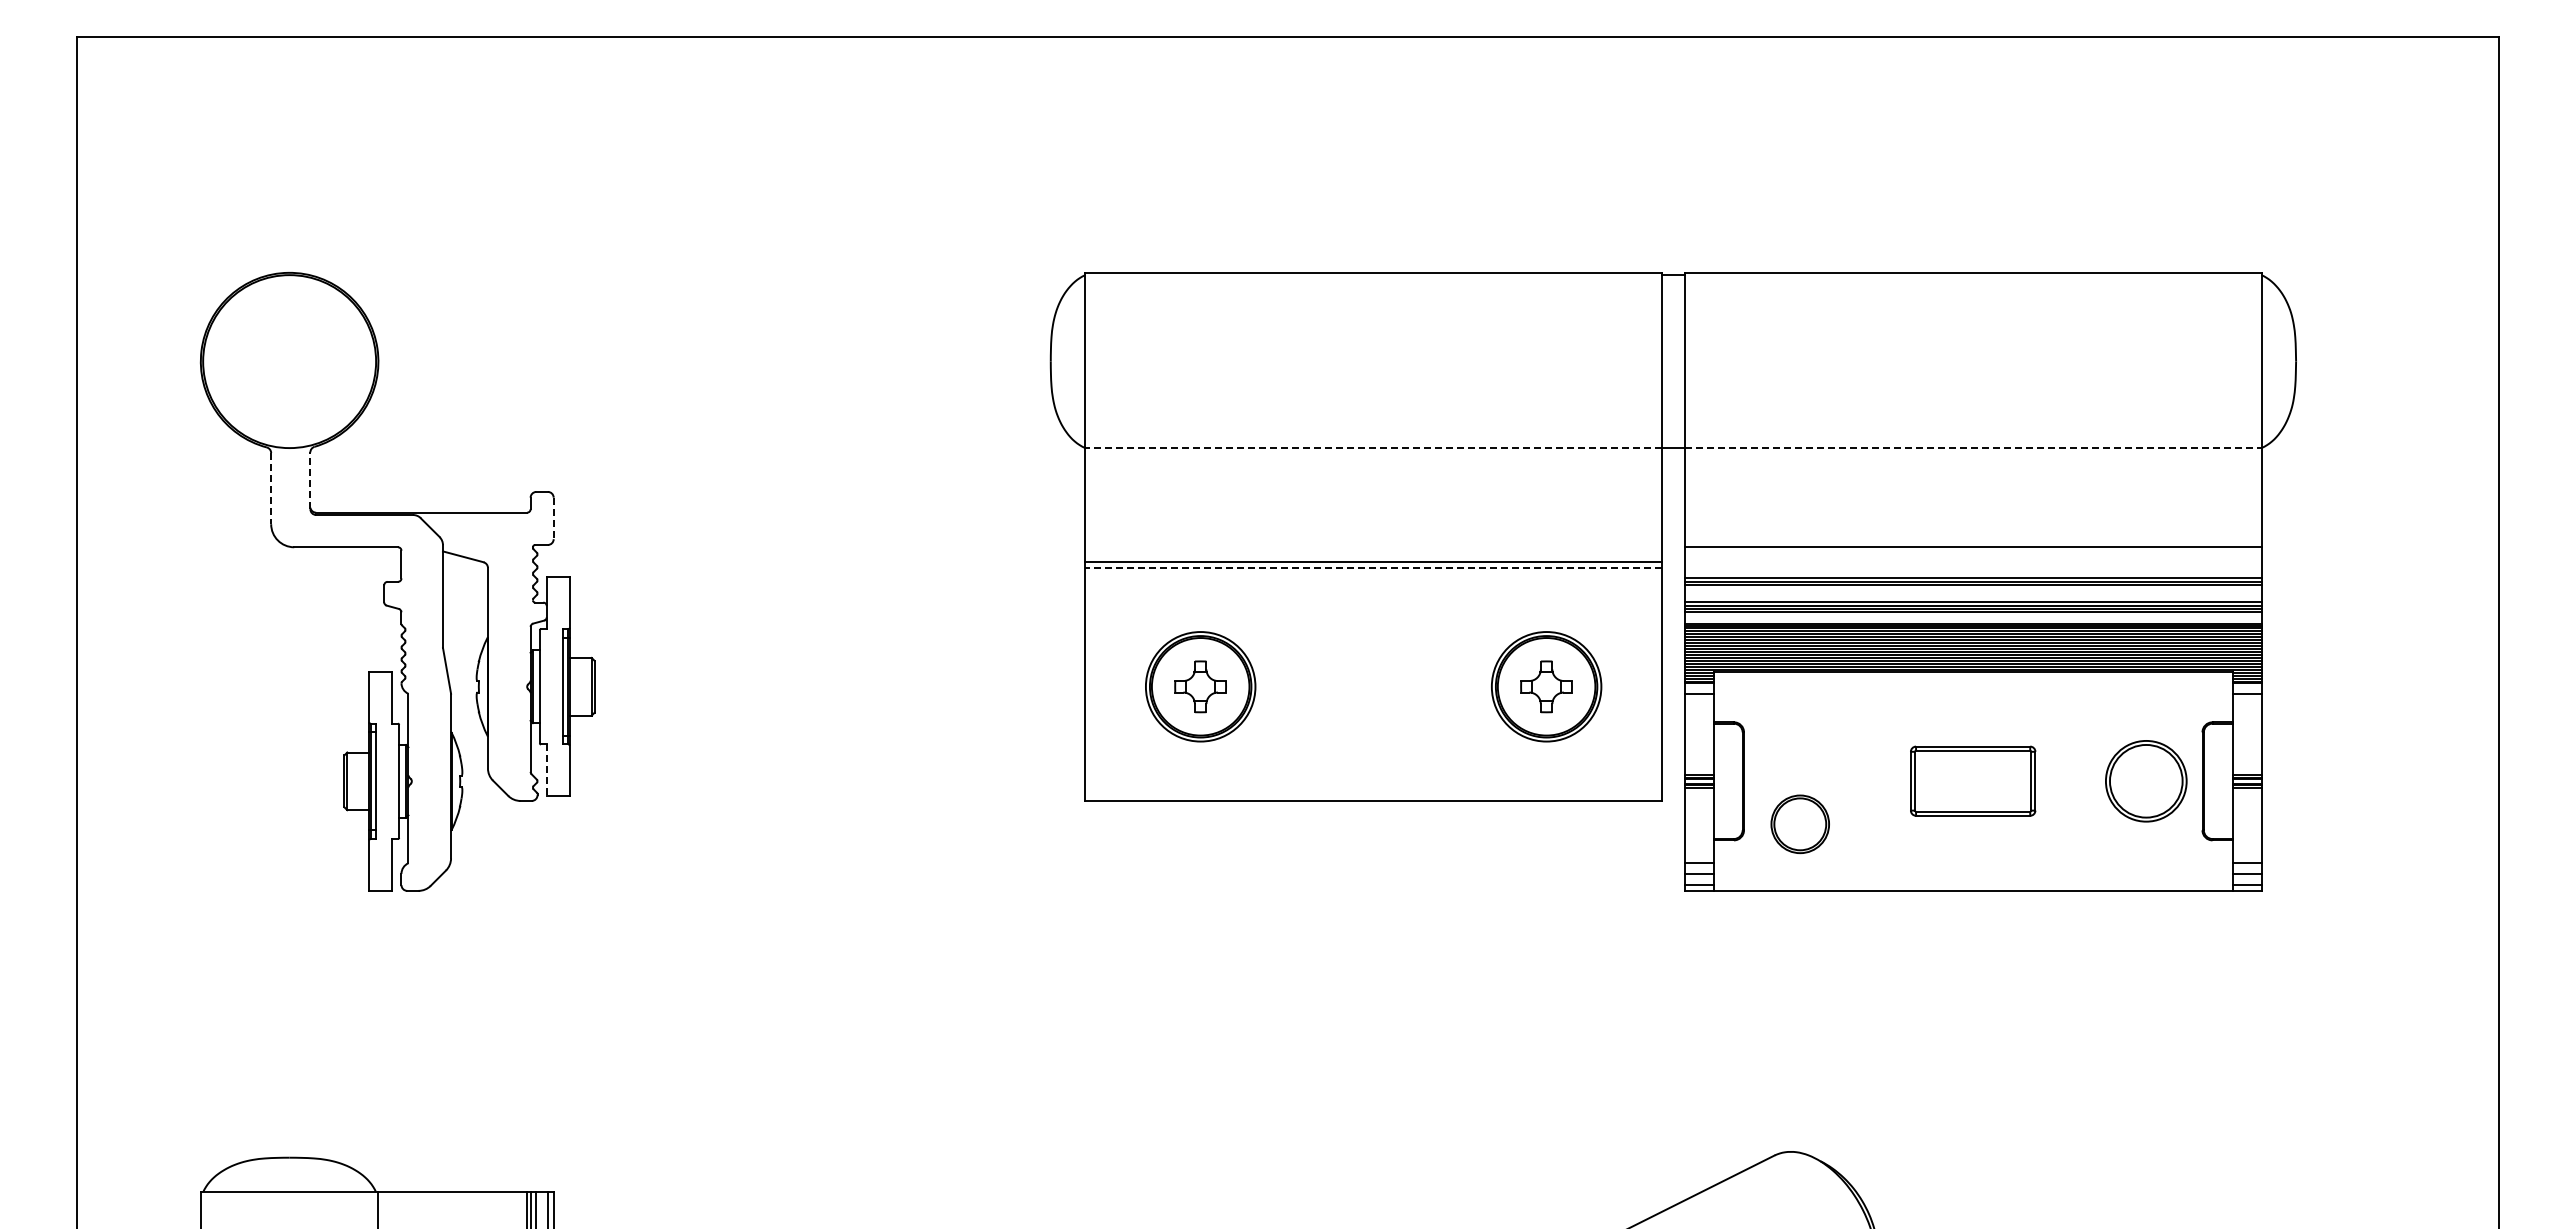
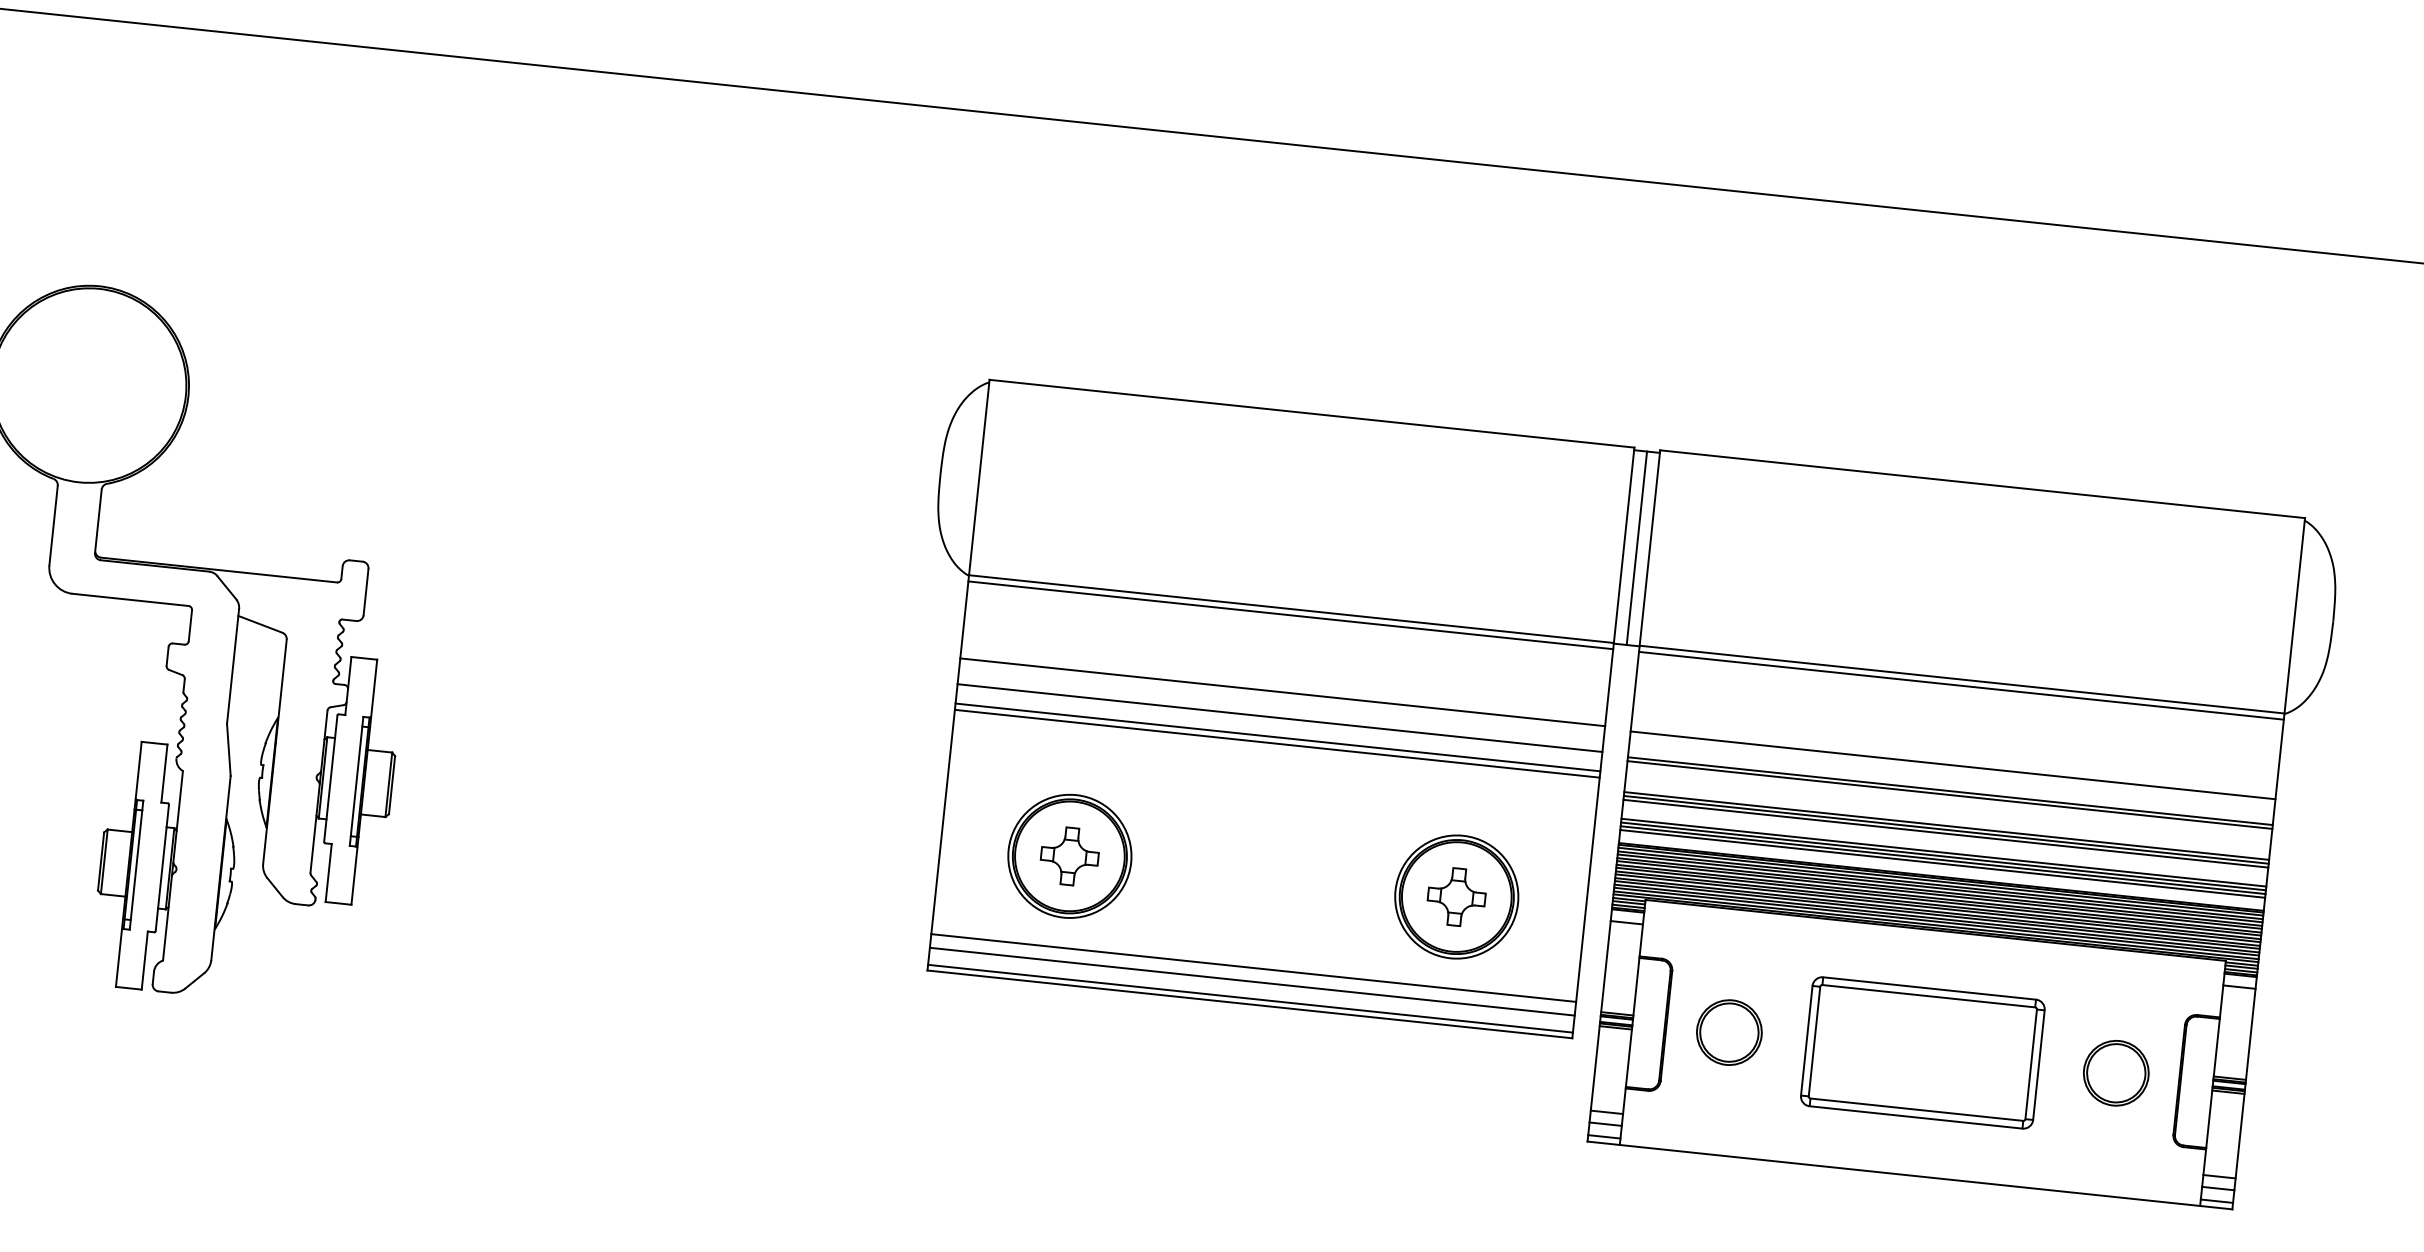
line: (1673, 361) -> (1636, 548), added
line: (1373, 447) -> (1291, 609), dashed -> solid
line: (1973, 447) -> (1962, 679), dashed -> solid
line: (1373, 453) -> (1290, 615), added
line: (1972, 453) -> (1960, 686), added
line: (310, 480) -> (98, 521), dashed -> solid
line: (271, 488) -> (53, 525), dashed -> solid
line: (553, 518) -> (365, 592), dashed -> solid
line: (1373, 521) -> (1282, 691), added
line: (1972, 524) -> (1952, 765), added
line: (1373, 544) -> (1279, 717), added
line: (1972, 550) -> (1949, 794), added
line: (1373, 567) -> (1277, 743), dashed -> solid
line: (1373, 768) -> (1253, 968), added
line: (546, 770) -> (328, 873), dashed -> solid
line: (1373, 780) -> (1252, 981), added
part: (1972, 780) -> (1922, 1051), size x1.67
part: (2145, 781) -> (2115, 1073), size x0.71
line: (1373, 795) -> (1250, 998), added
part: (1799, 824) -> (1728, 1032), moved

